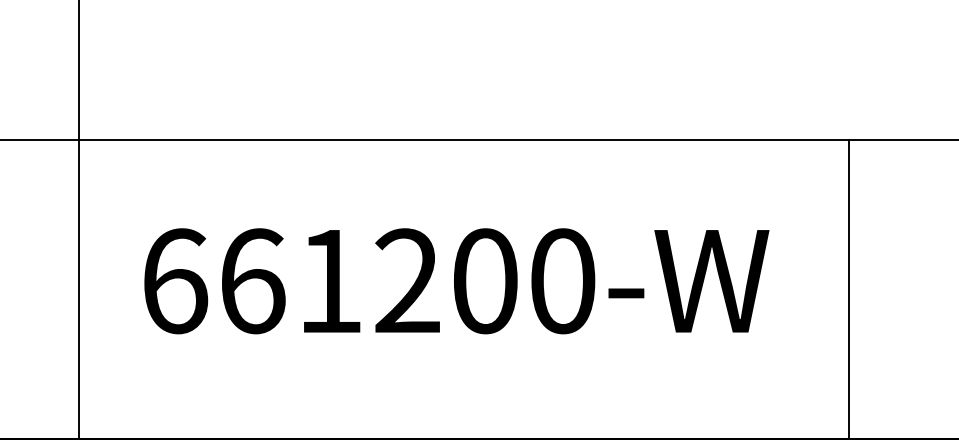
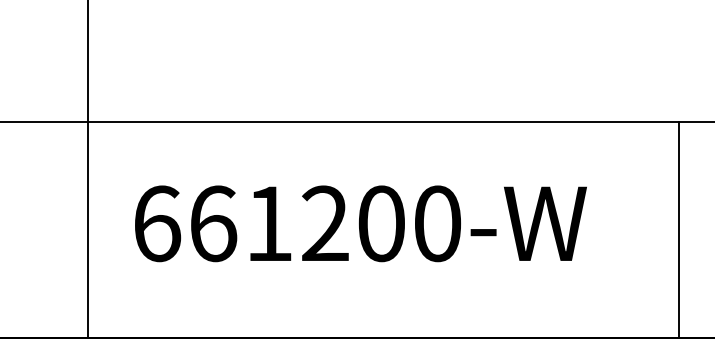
line: (848, 289) -> (678, 229), moved

